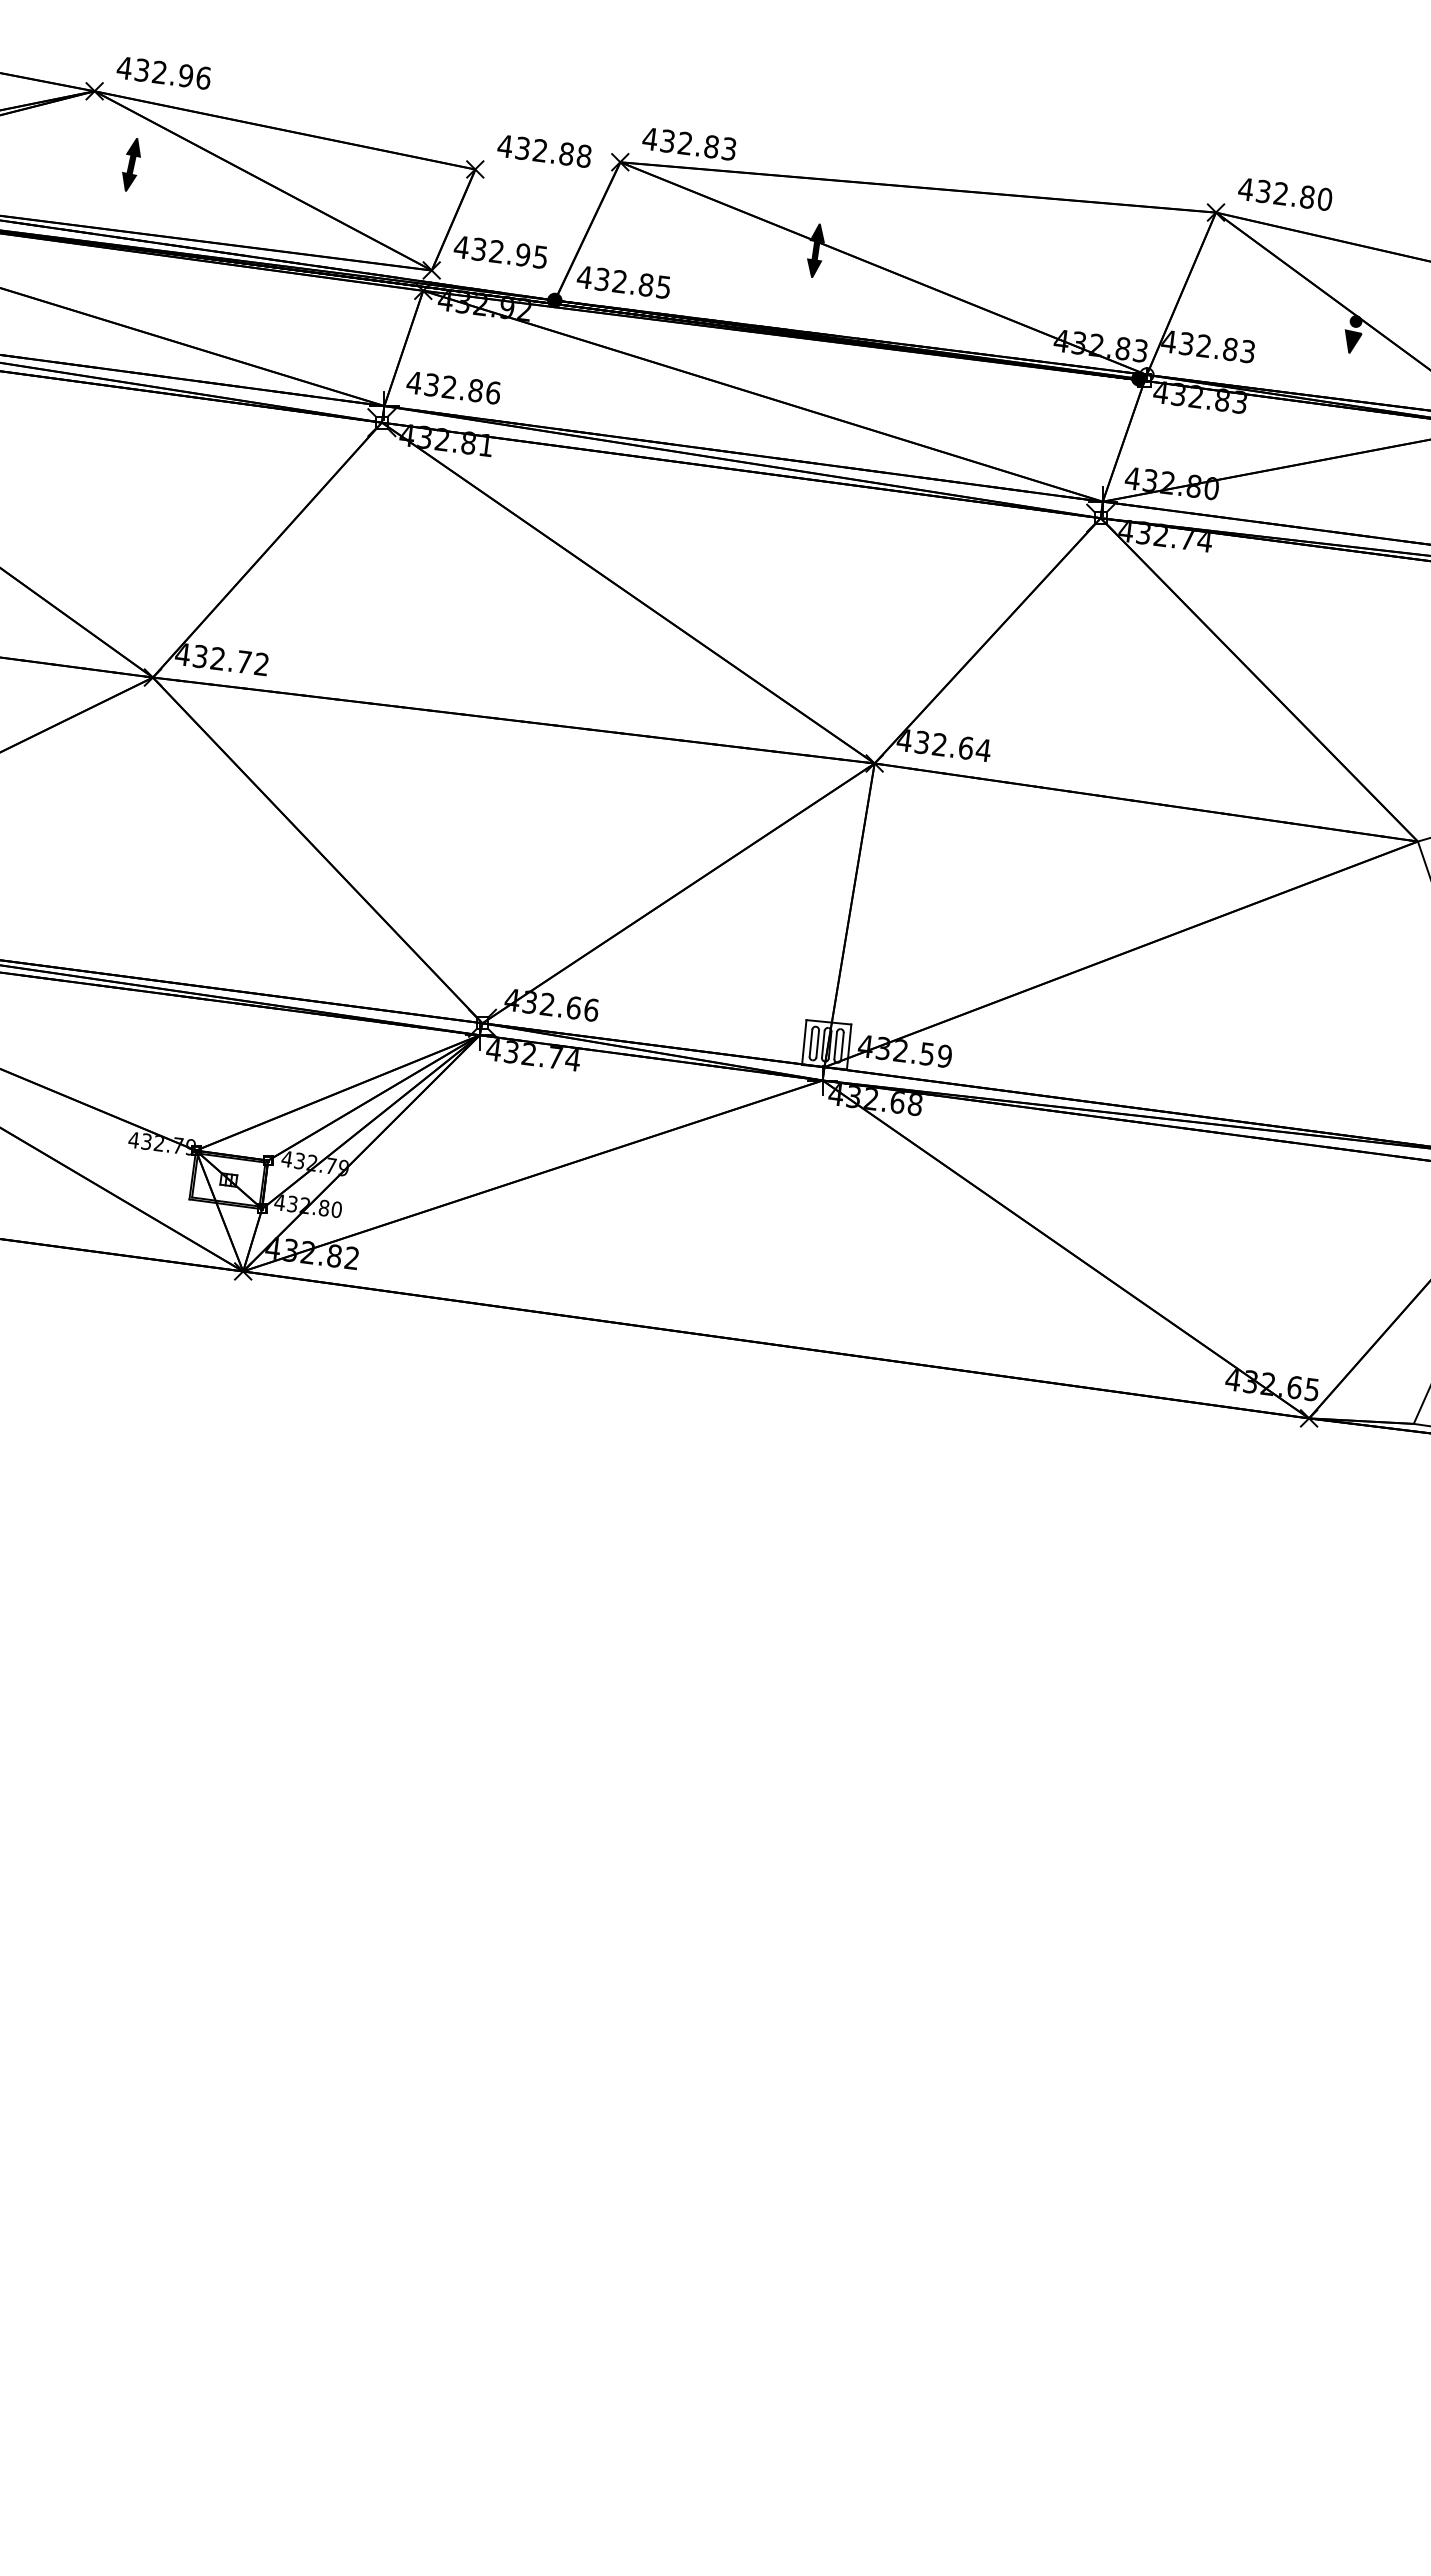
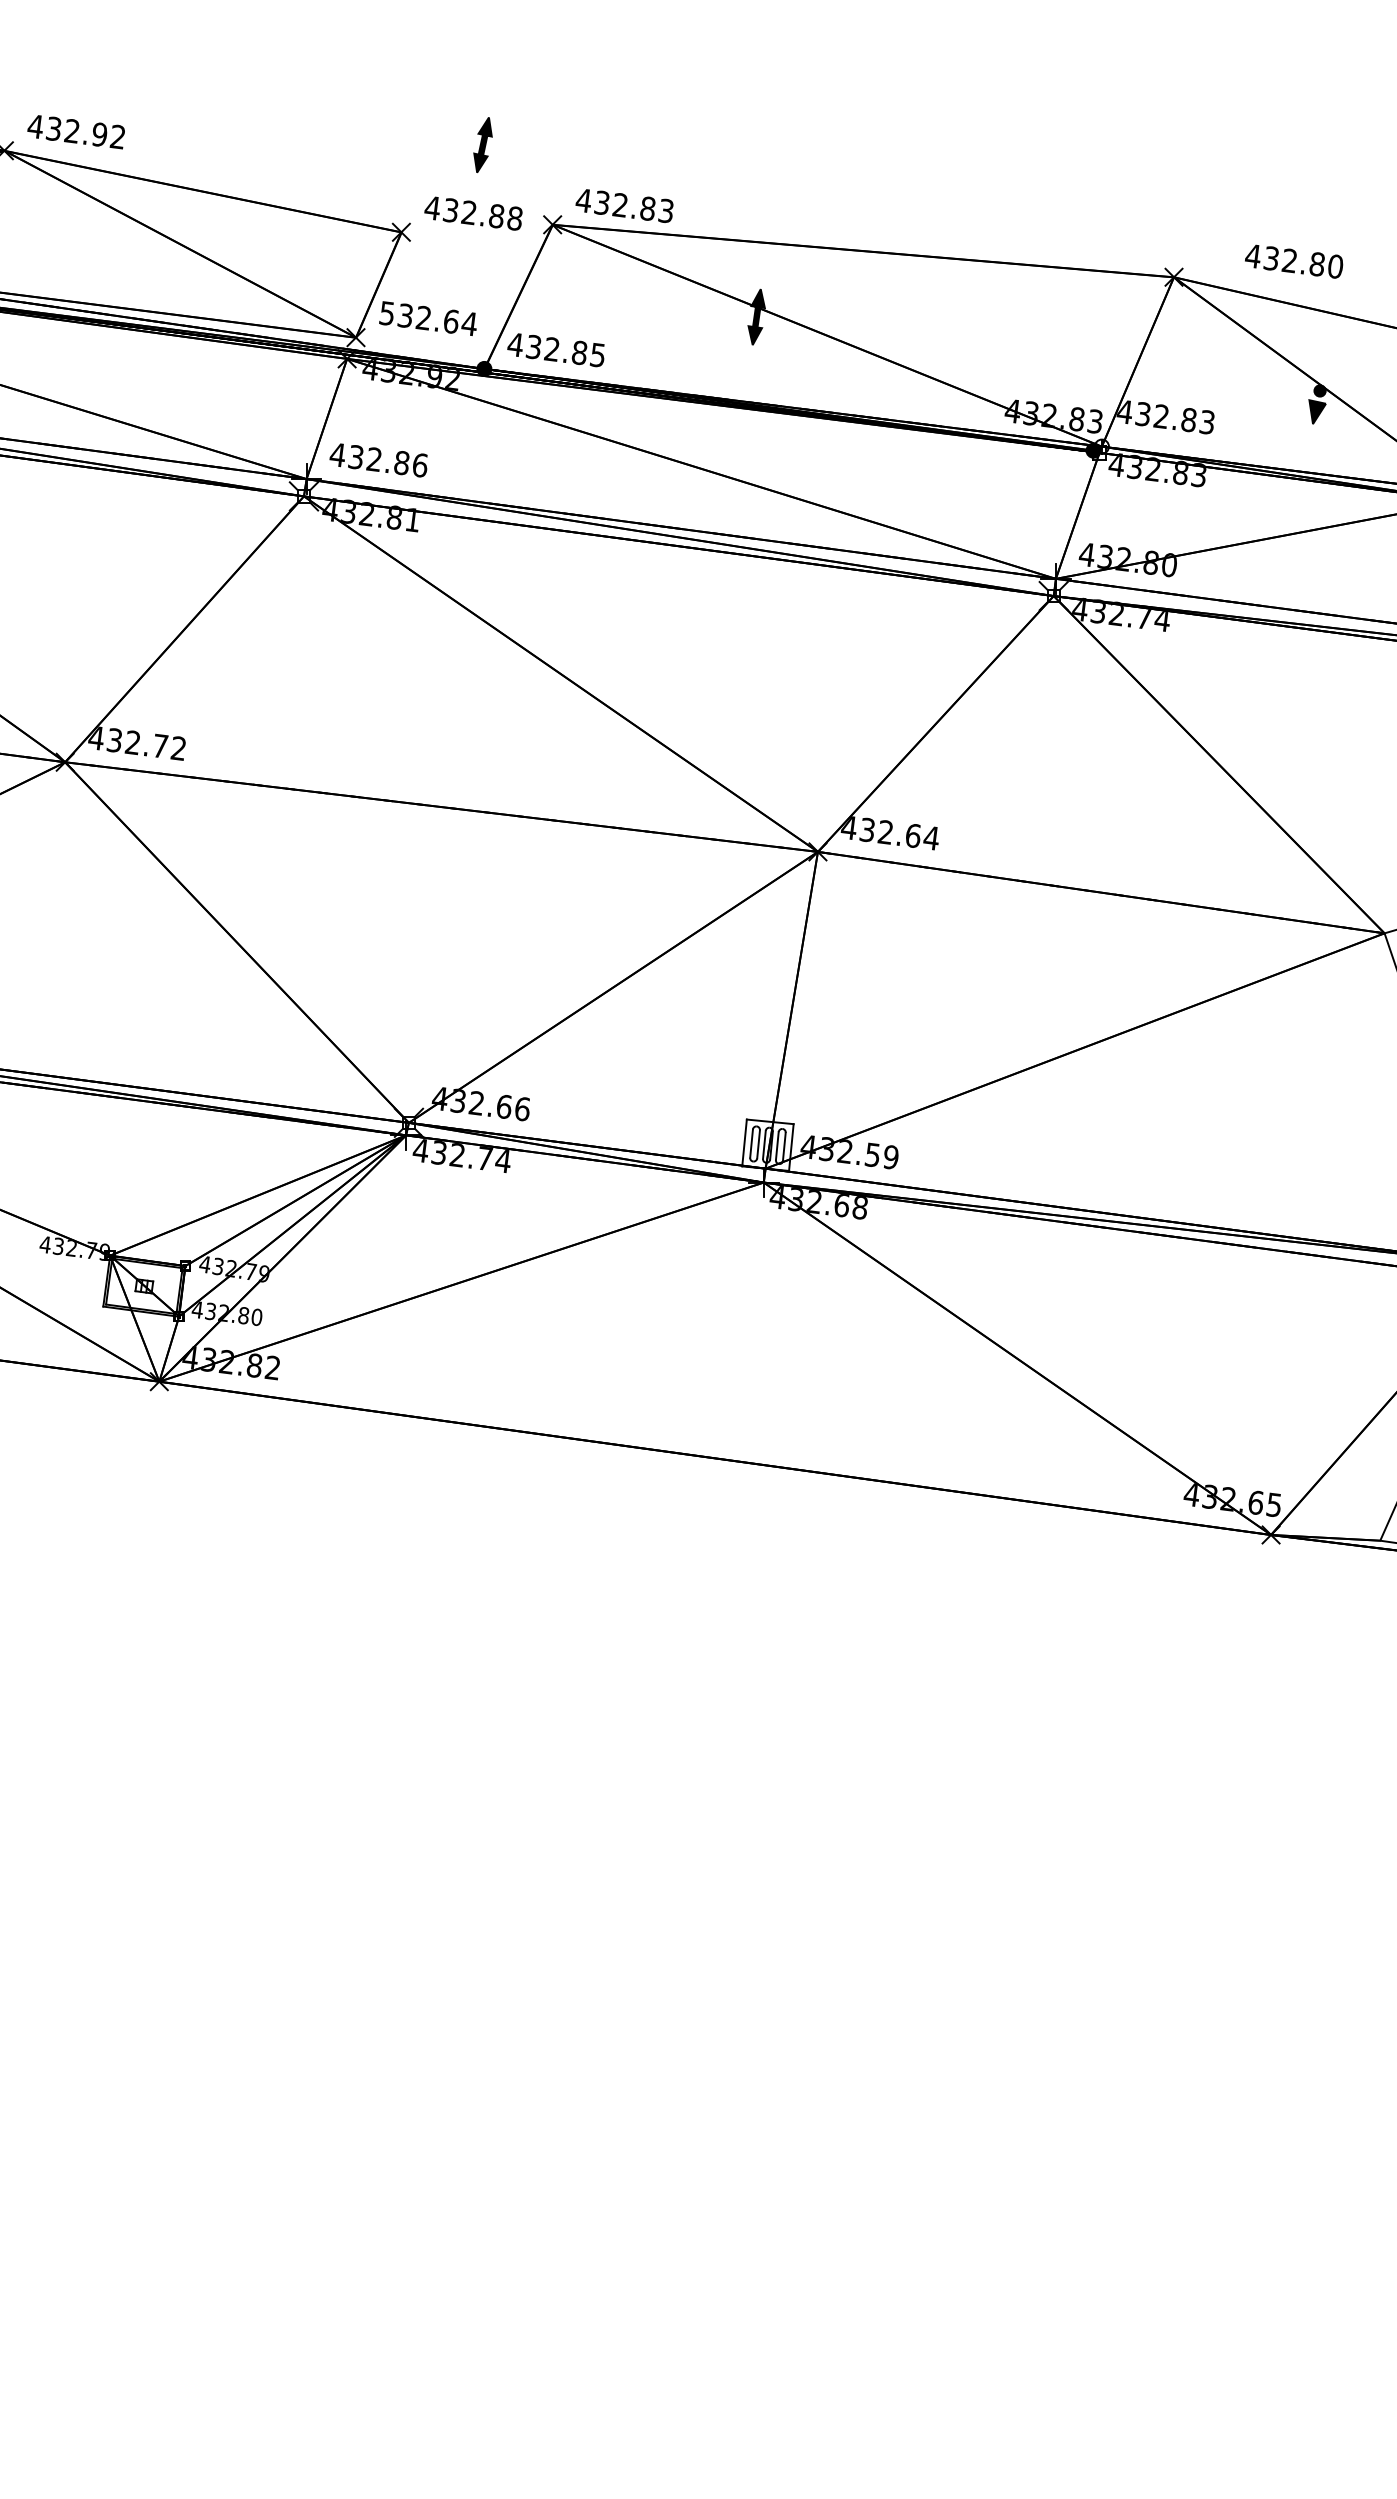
text: (202, 77) -> (116, 136), 432.96 -> 432.92
part: (131, 164) -> (482, 144), moved
text: (1285, 194) -> (1294, 261), moved
text: (500, 251) -> (427, 317), 432.95 -> 532.64

